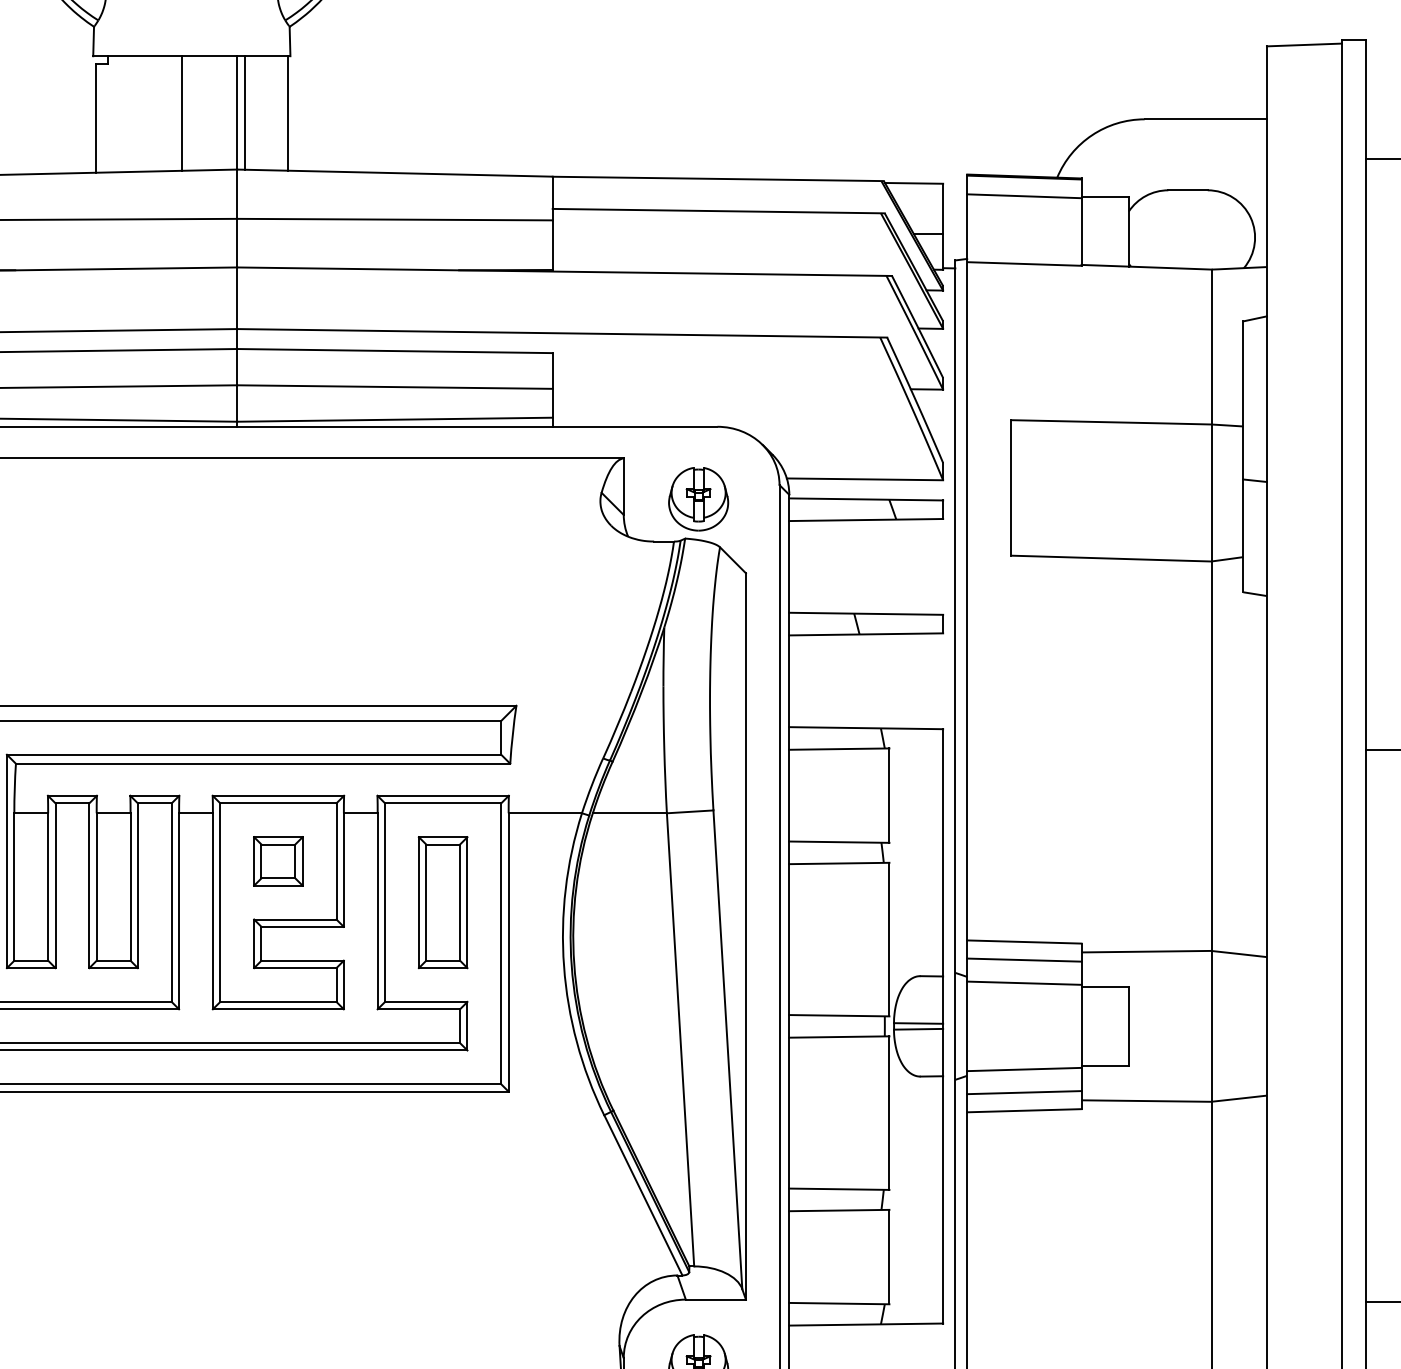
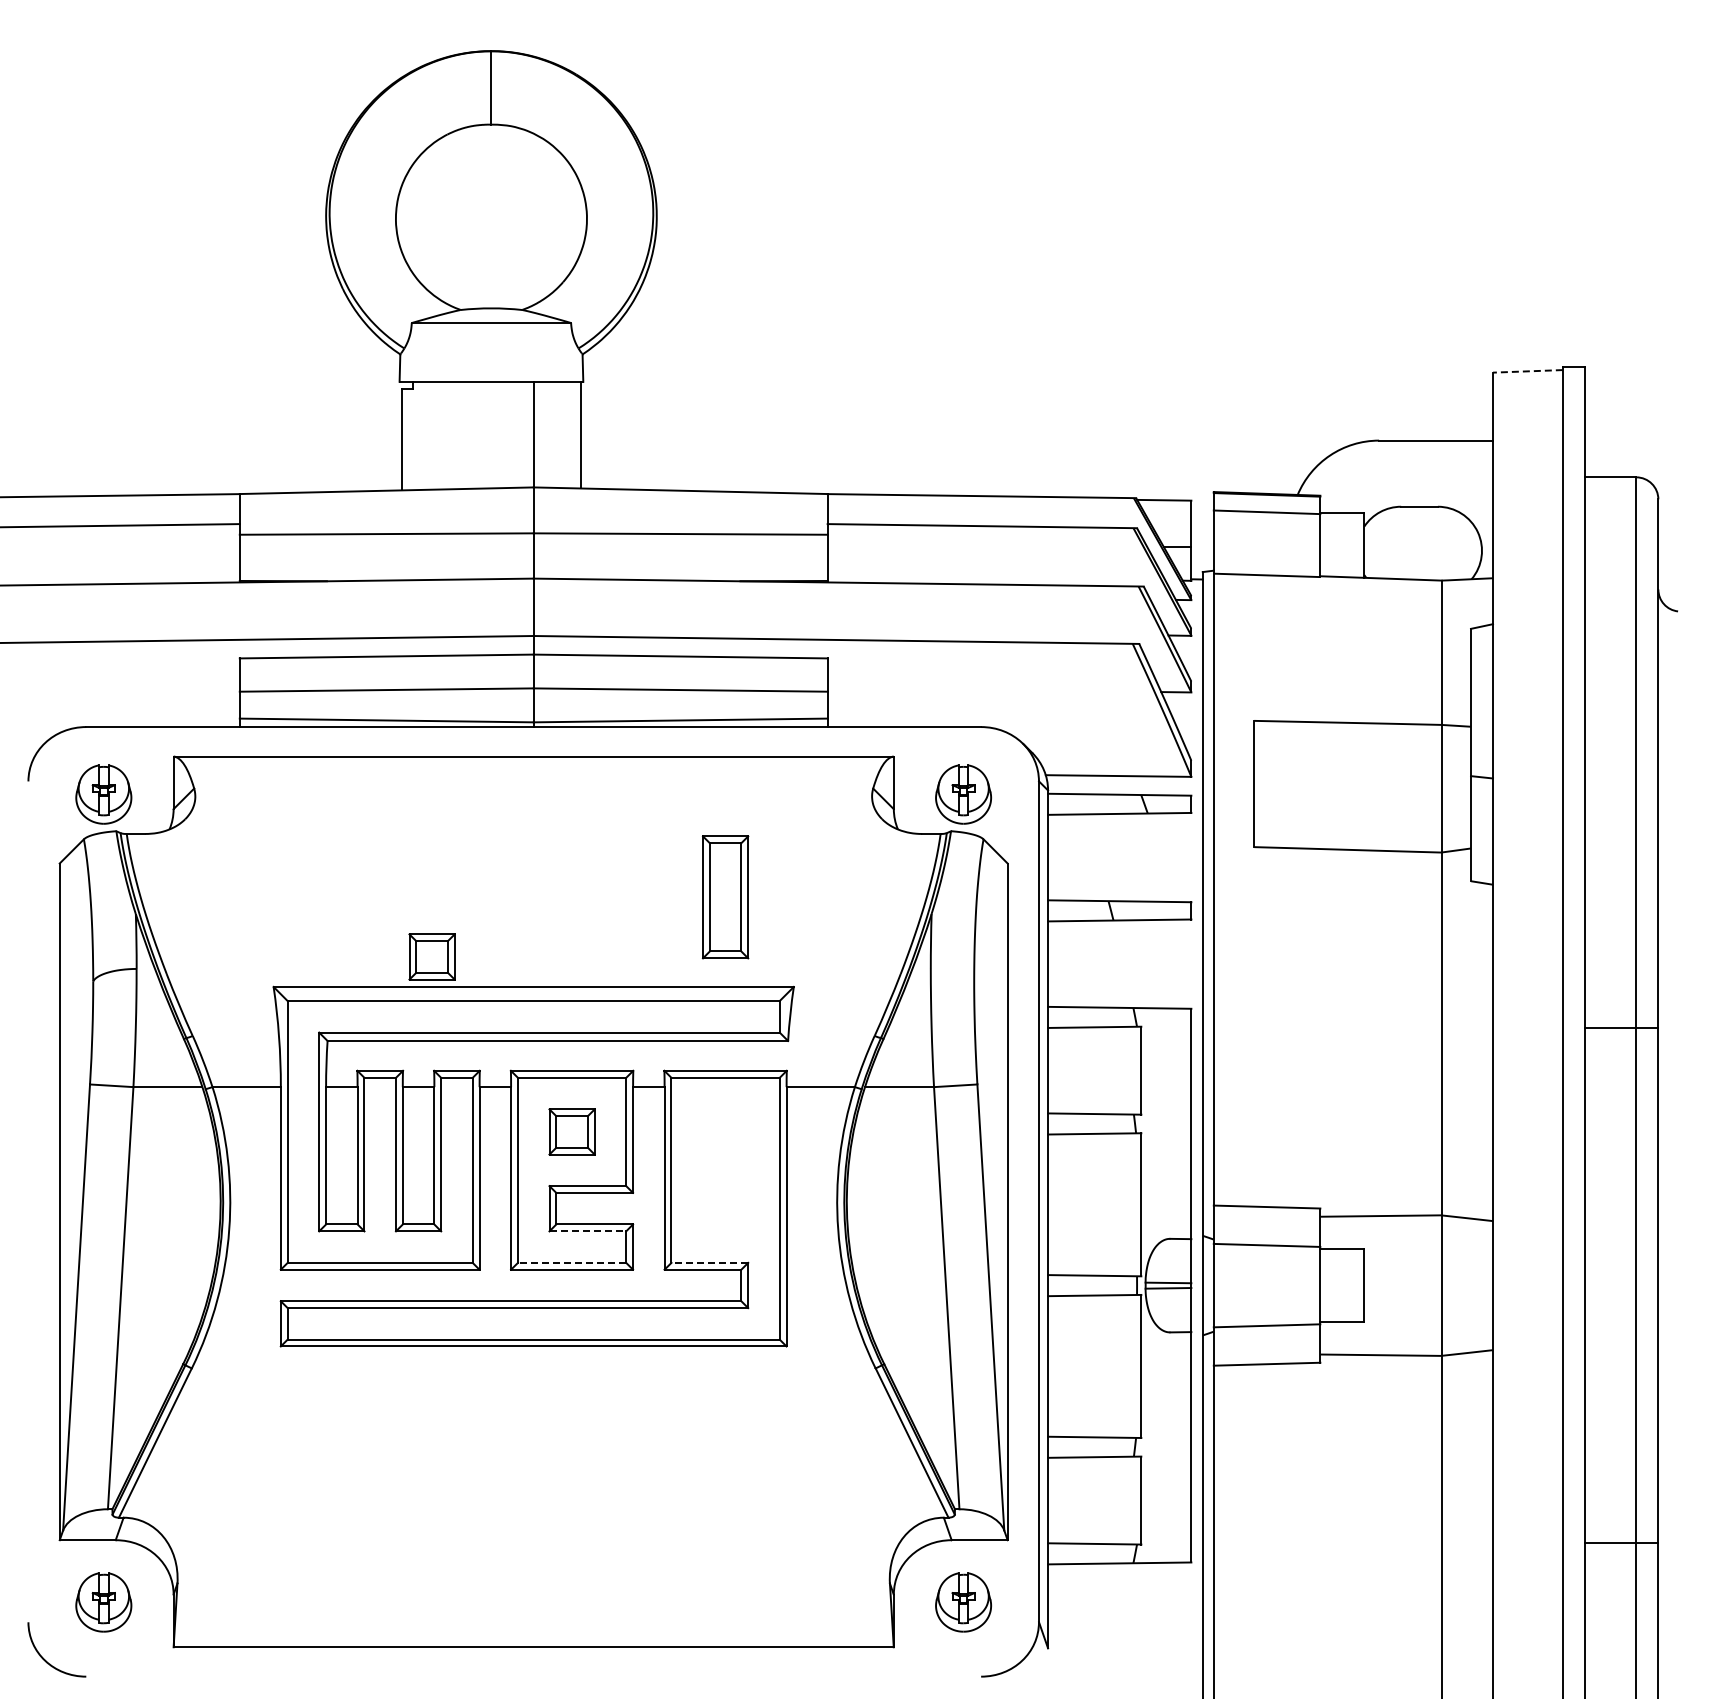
line: (1303, 45) -> (1527, 371), solid -> dashed
line: (181, 112) -> (481, 434), removed
line: (245, 112) -> (541, 434), removed
part: (127, 673) -> (431, 956), added
part: (443, 902) -> (725, 897), moved
line: (1023, 959) -> (1266, 1223), removed
line: (296, 968) -> (588, 1231), solid -> dashed
line: (277, 1001) -> (571, 1262), solid -> dashed
line: (425, 1001) -> (709, 1262), solid -> dashed
line: (1023, 1091) -> (1266, 1346), removed

